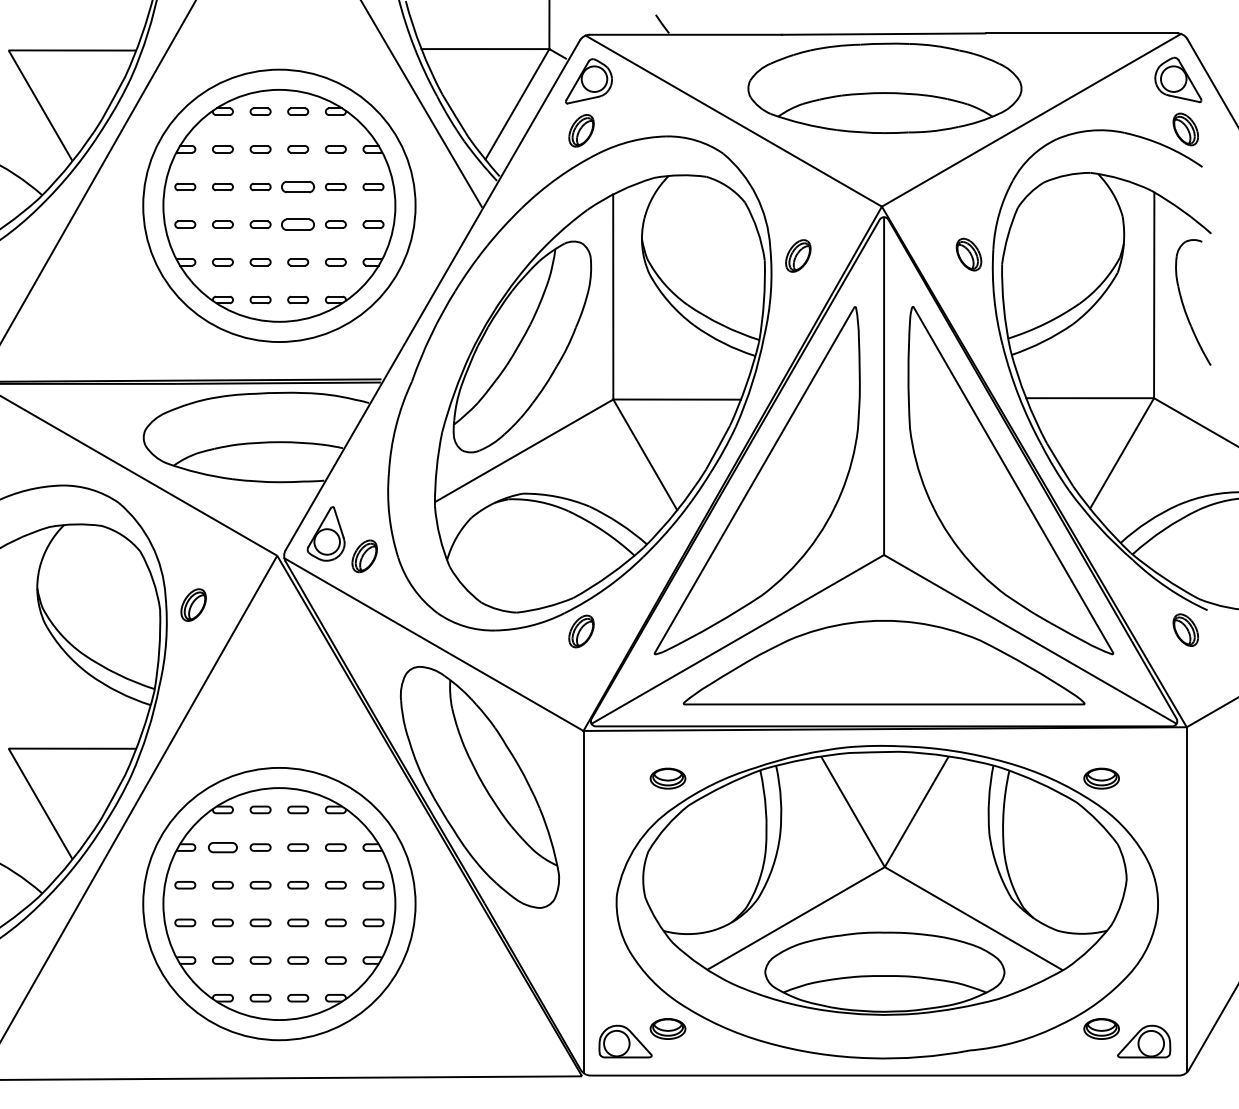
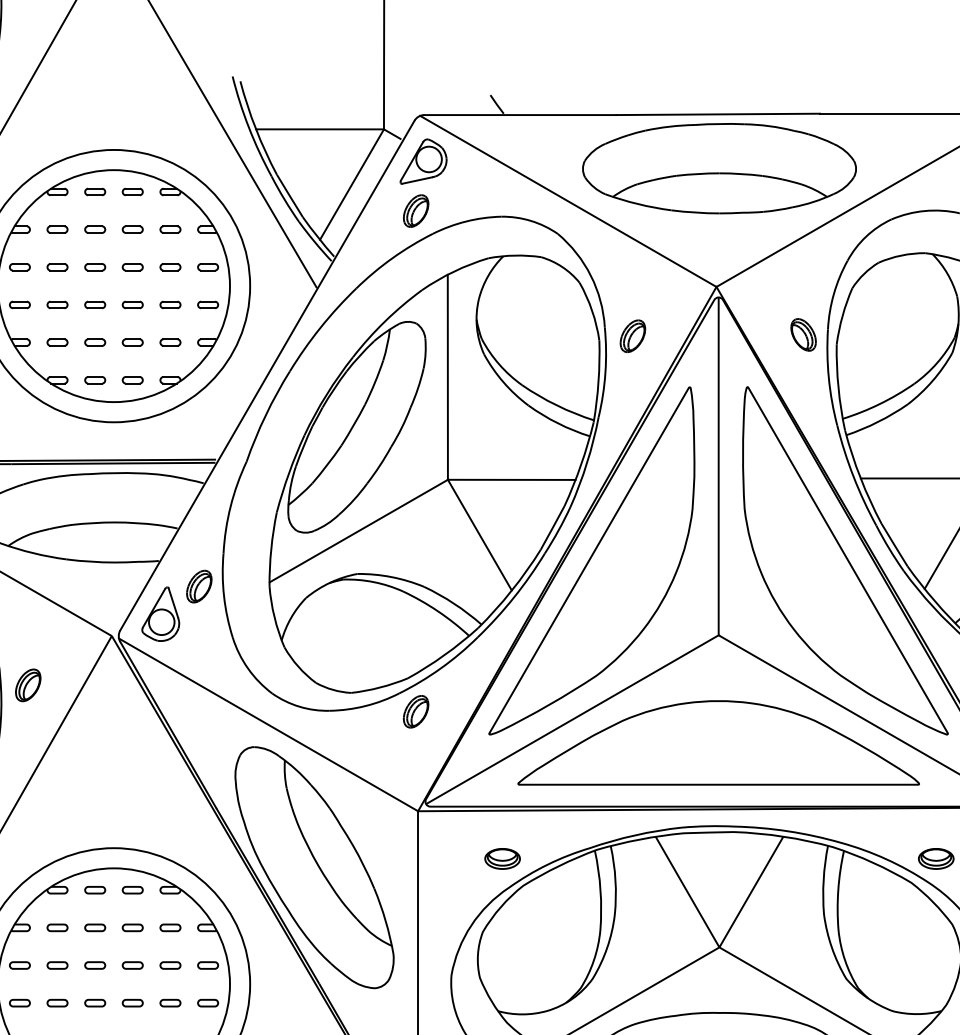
part: (298, 186) -> (133, 266), size x0.62
part: (298, 224) -> (133, 304), size x0.62
part: (364, 556) -> (199, 586), moved
part: (222, 847) -> (57, 927), size x0.71

